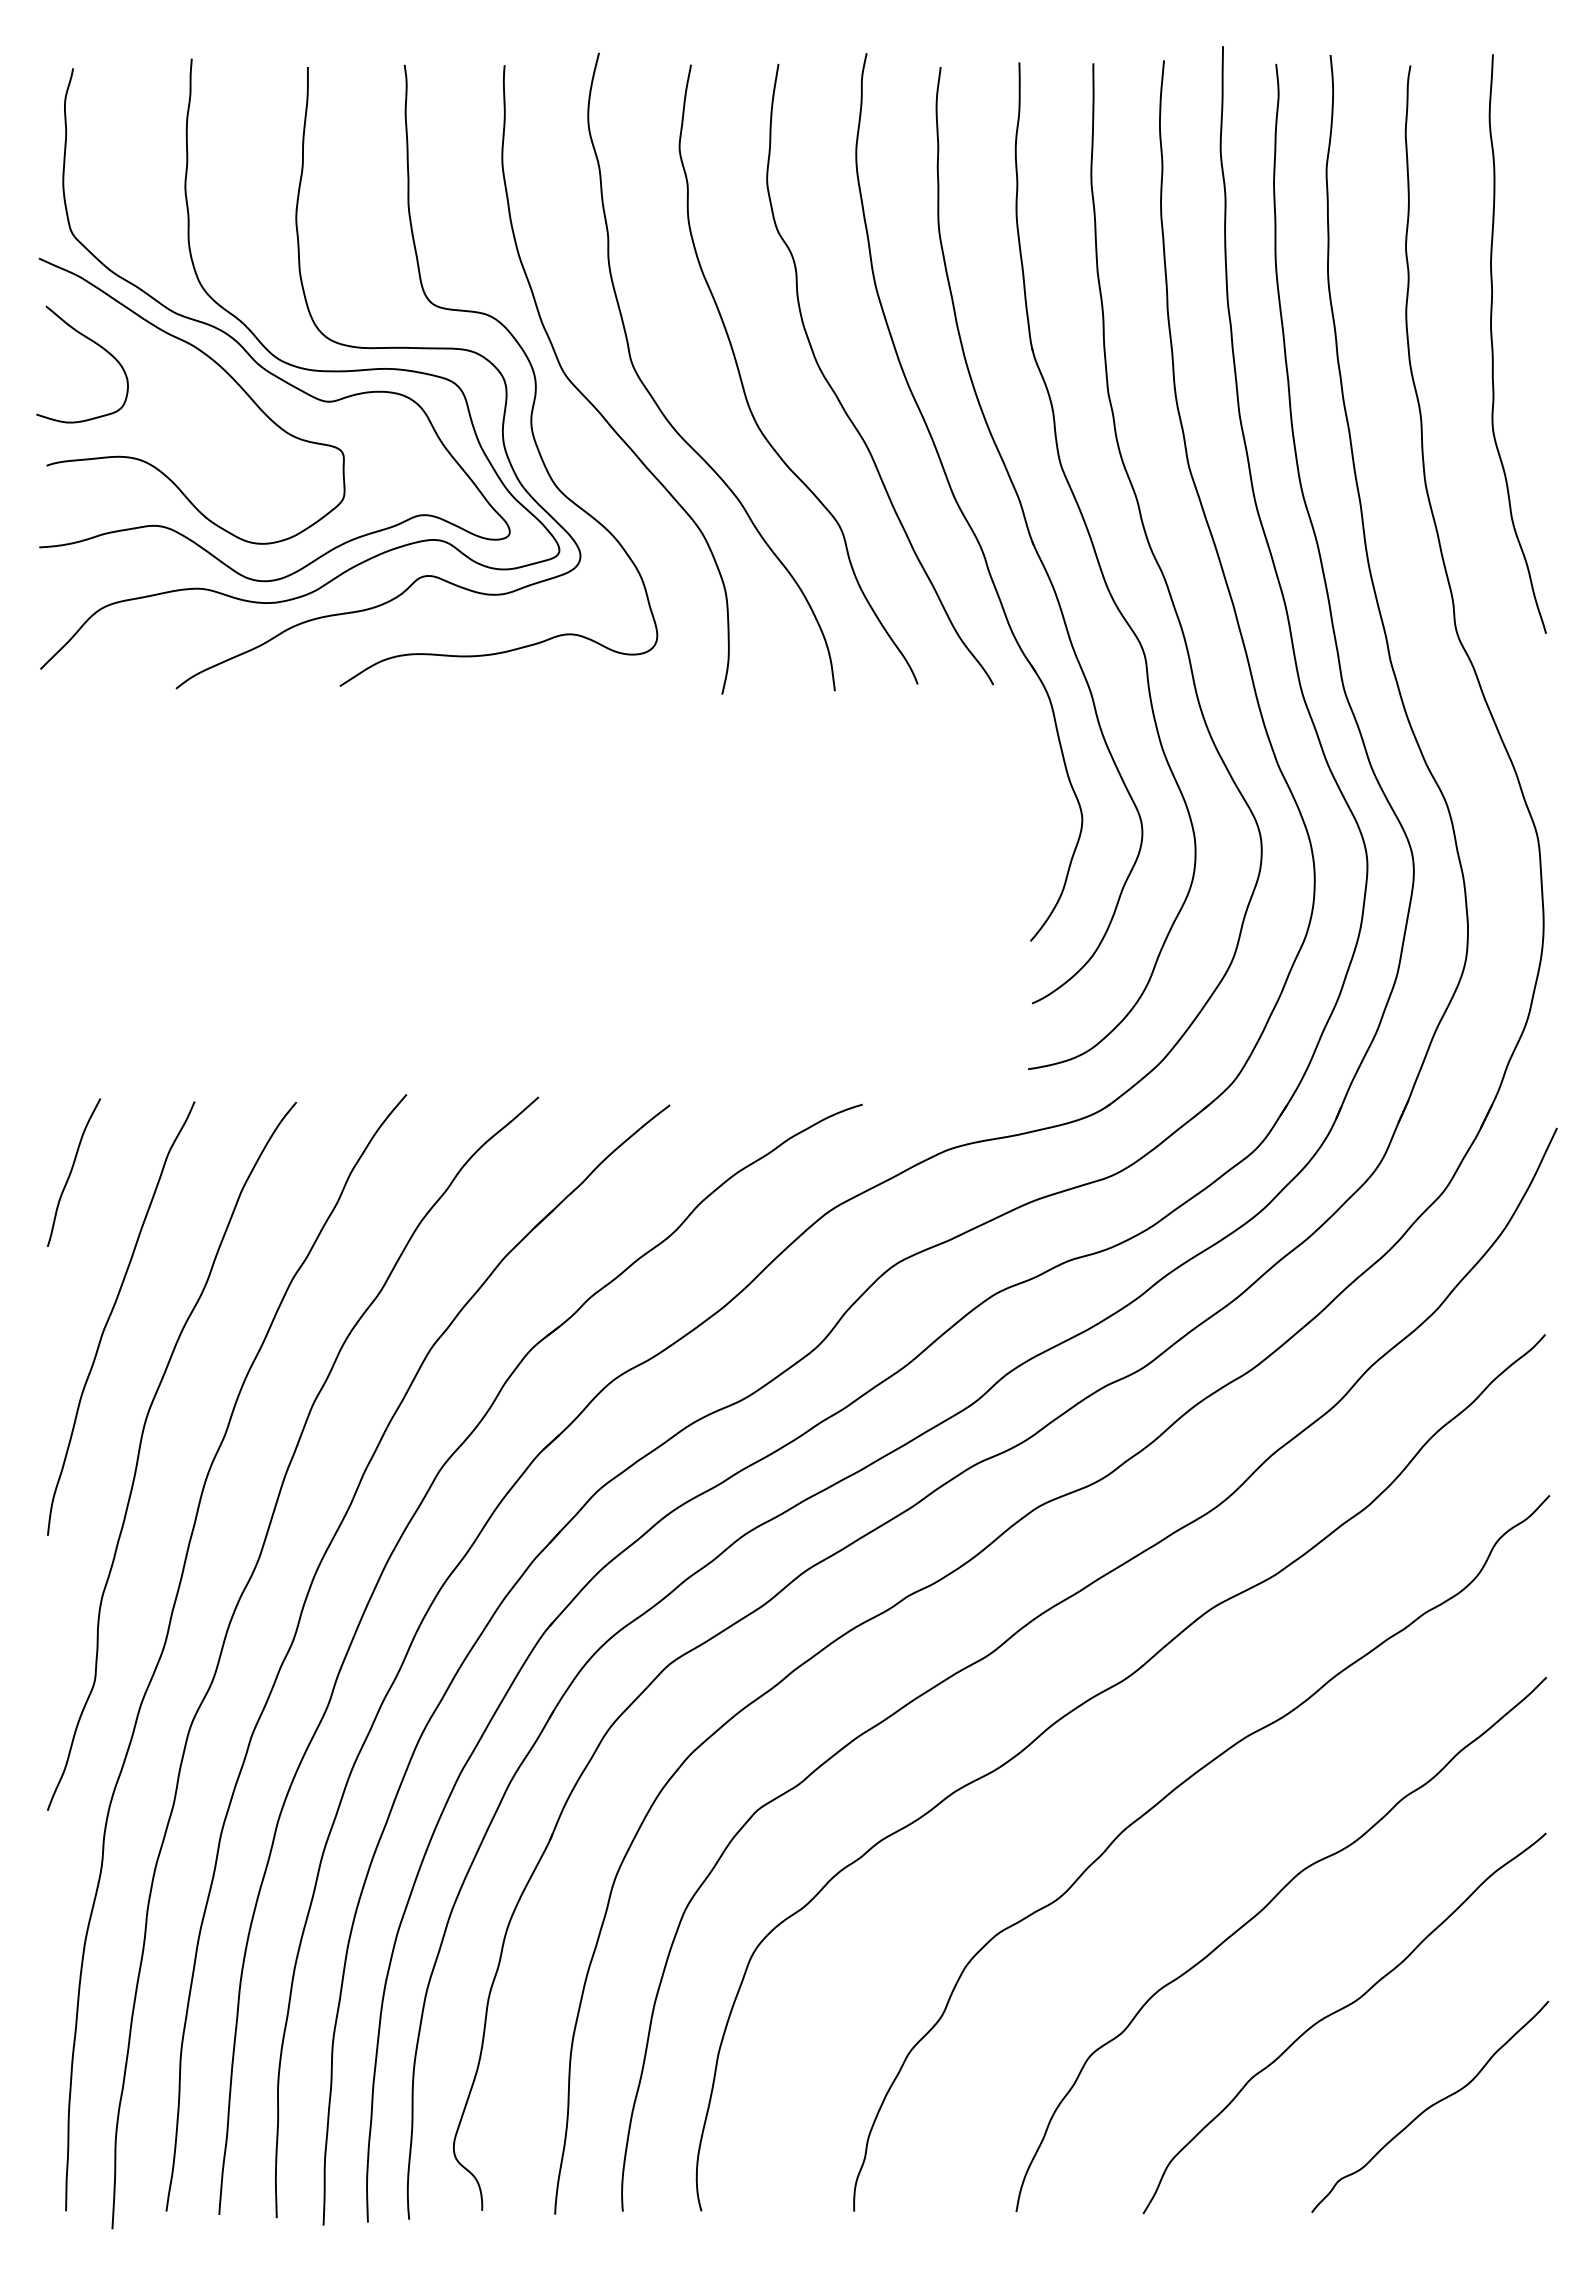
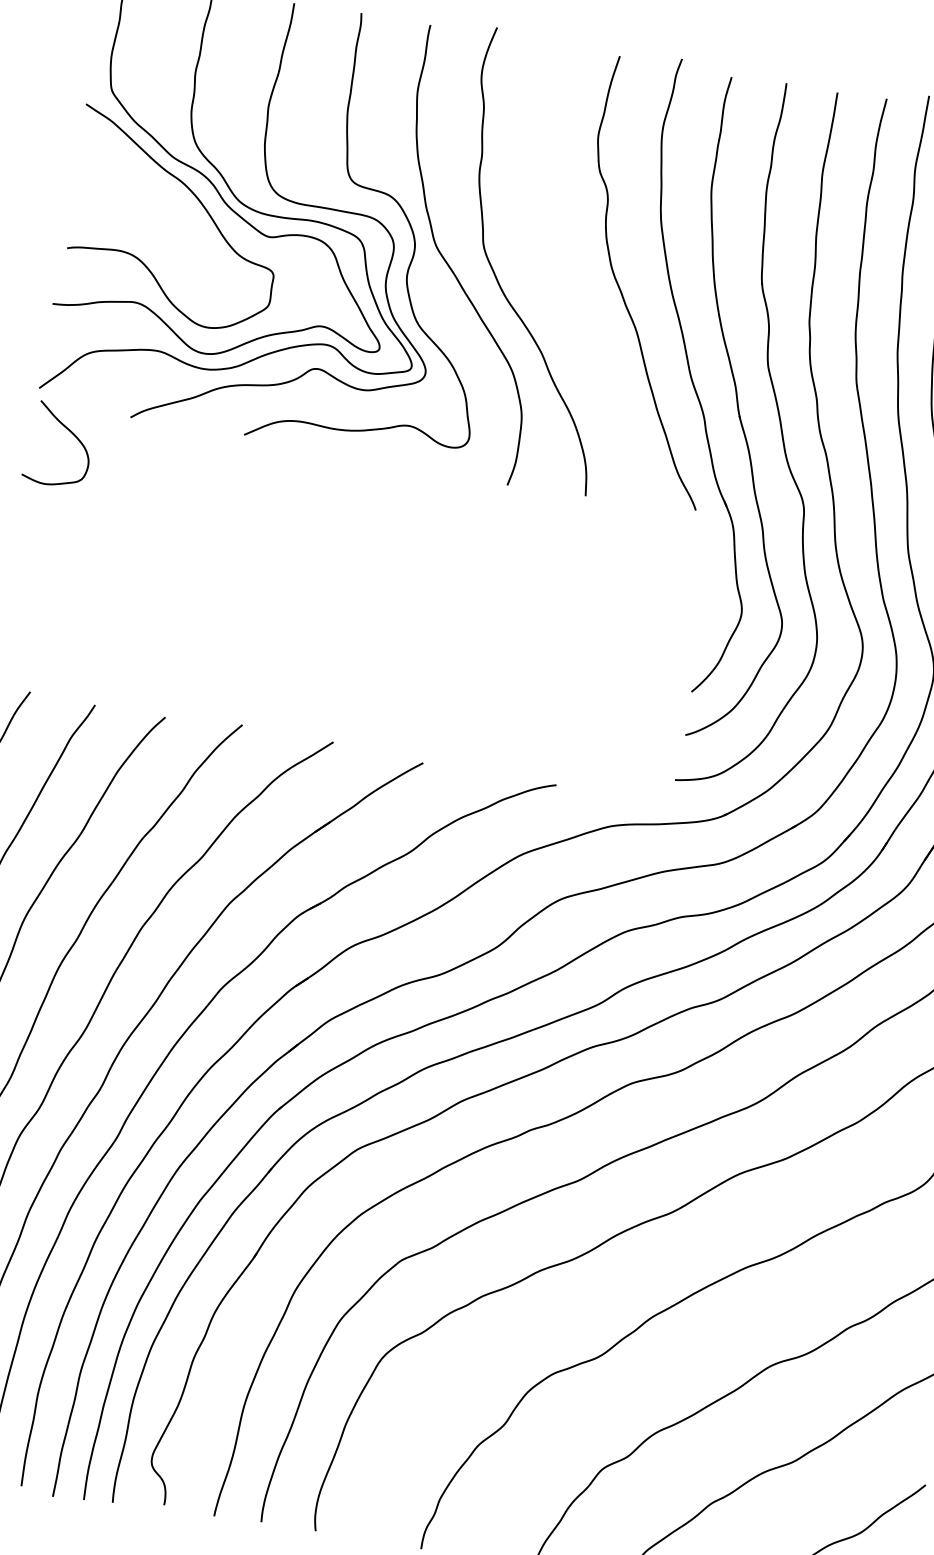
curve: (94, 343) -> (70, 432), moved
curve: (744, 387) -> (558, 275), removed

